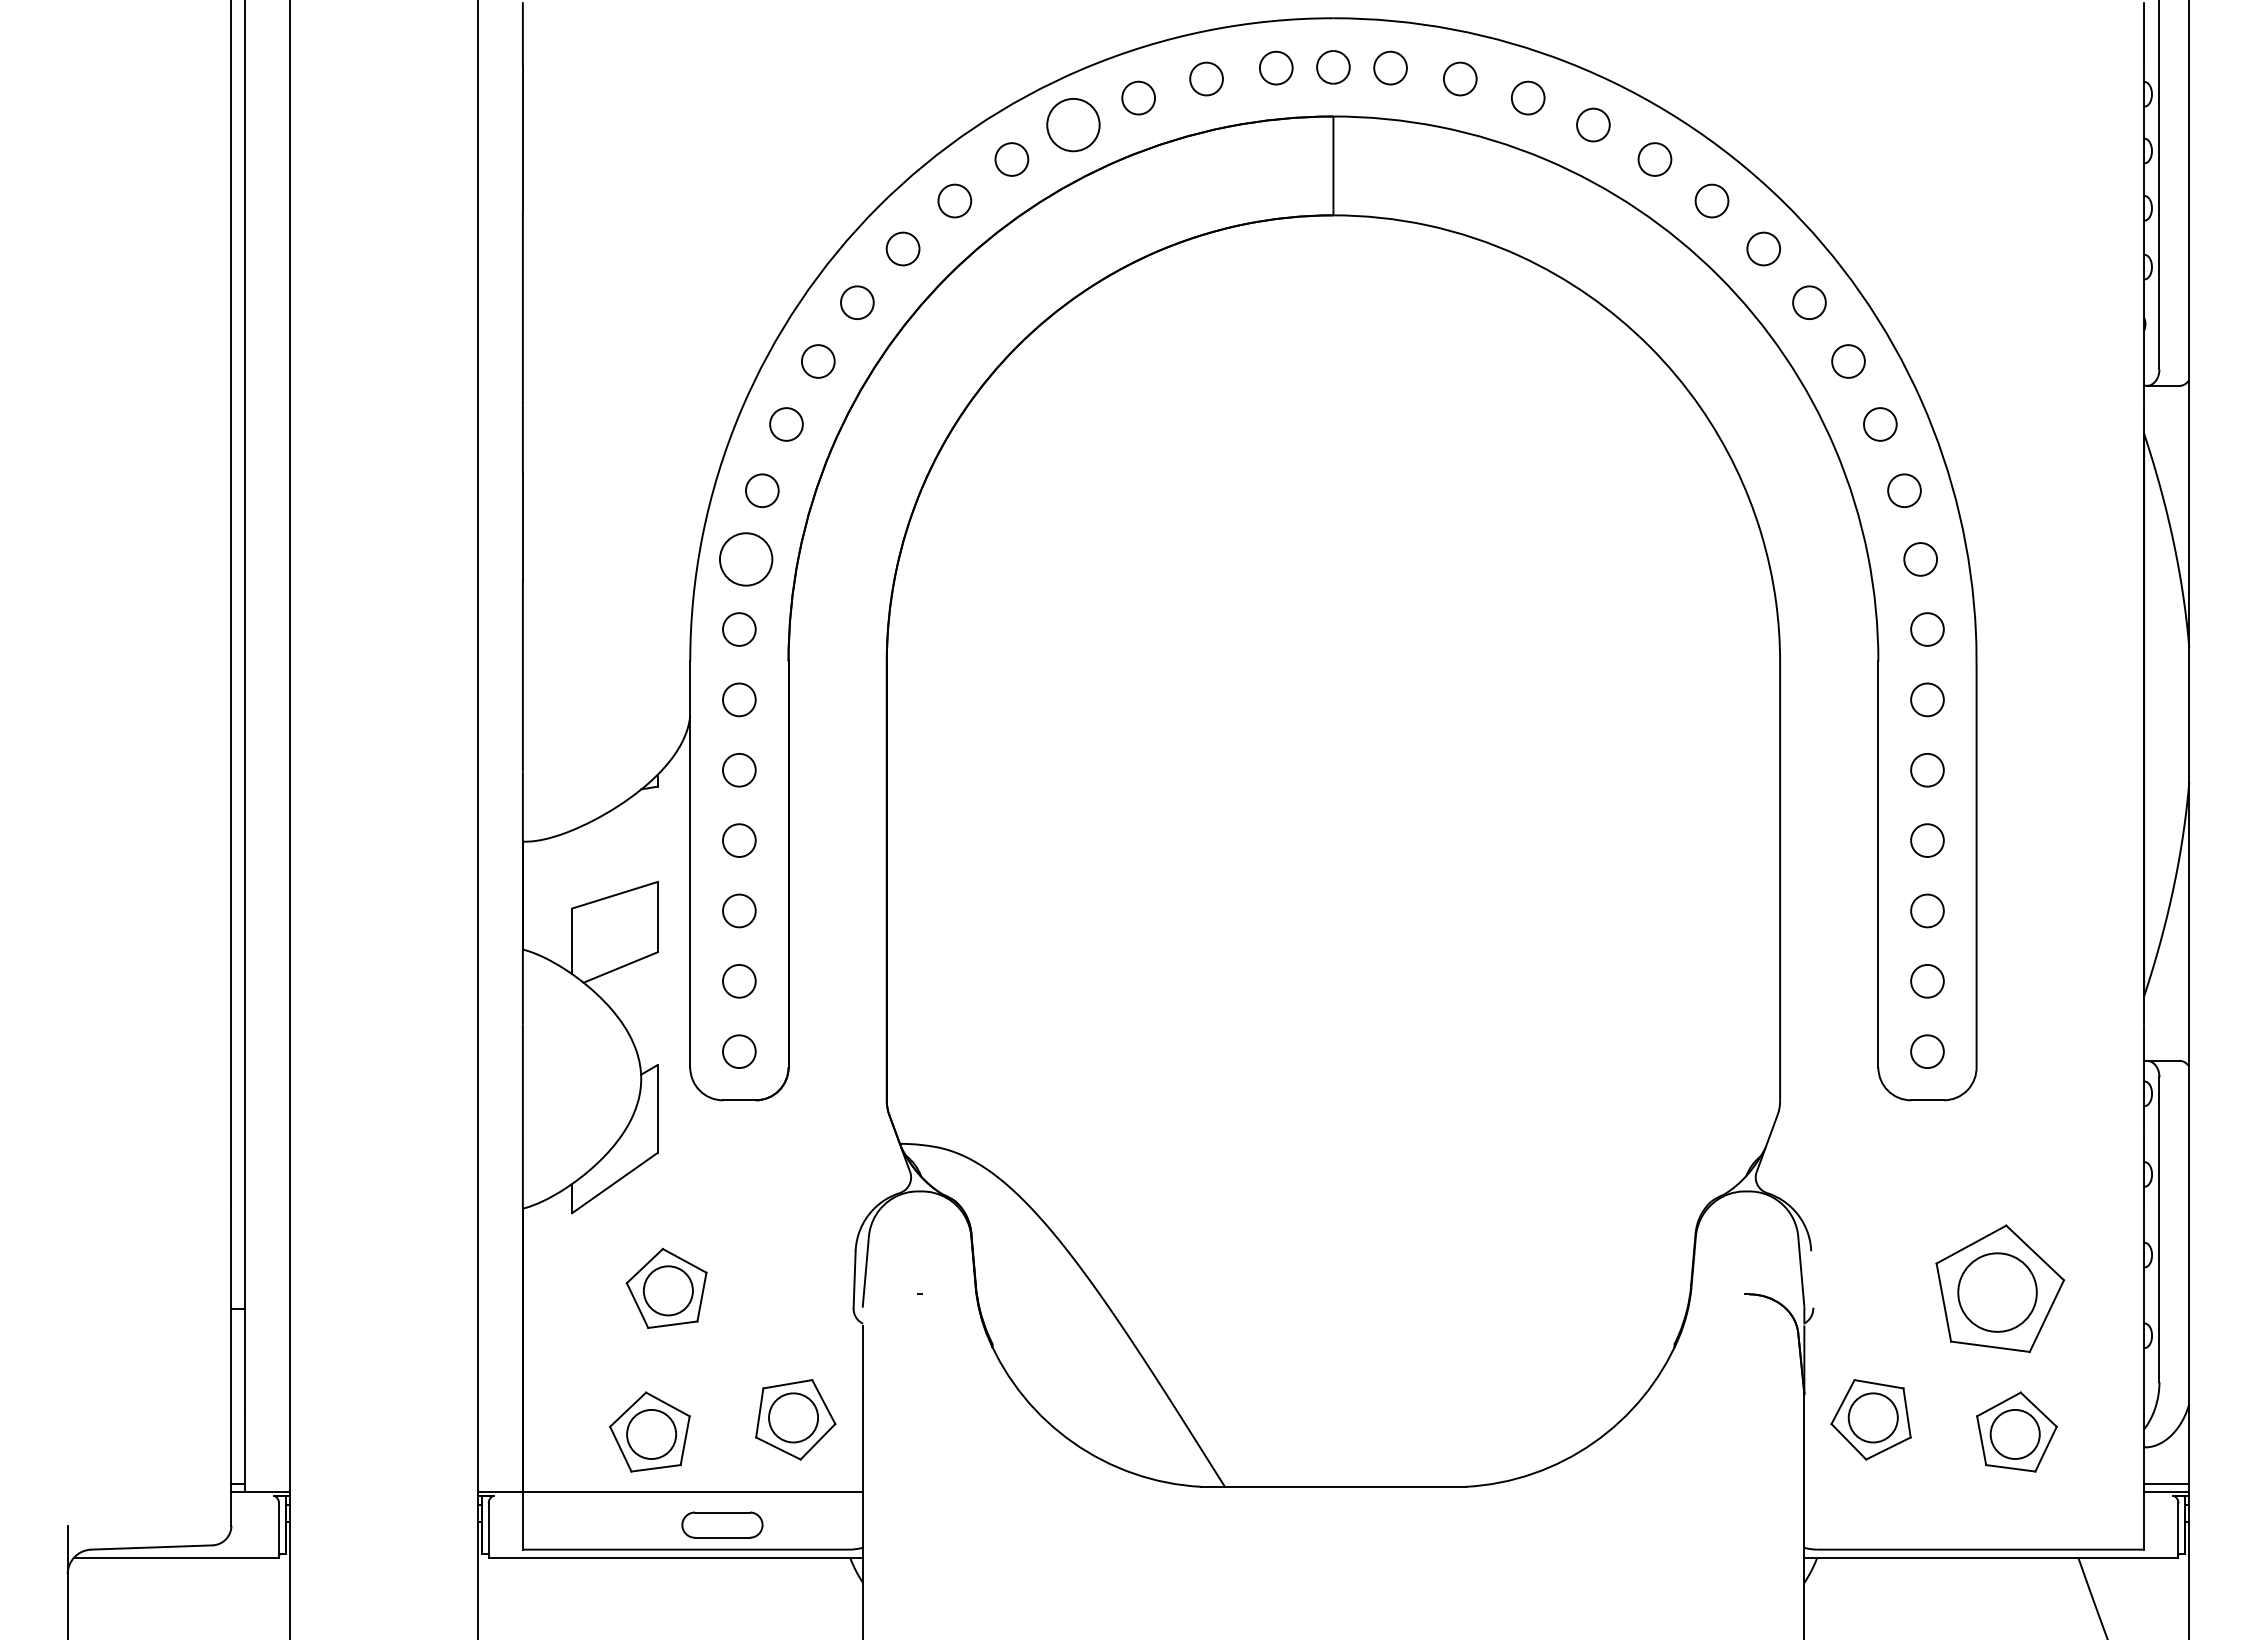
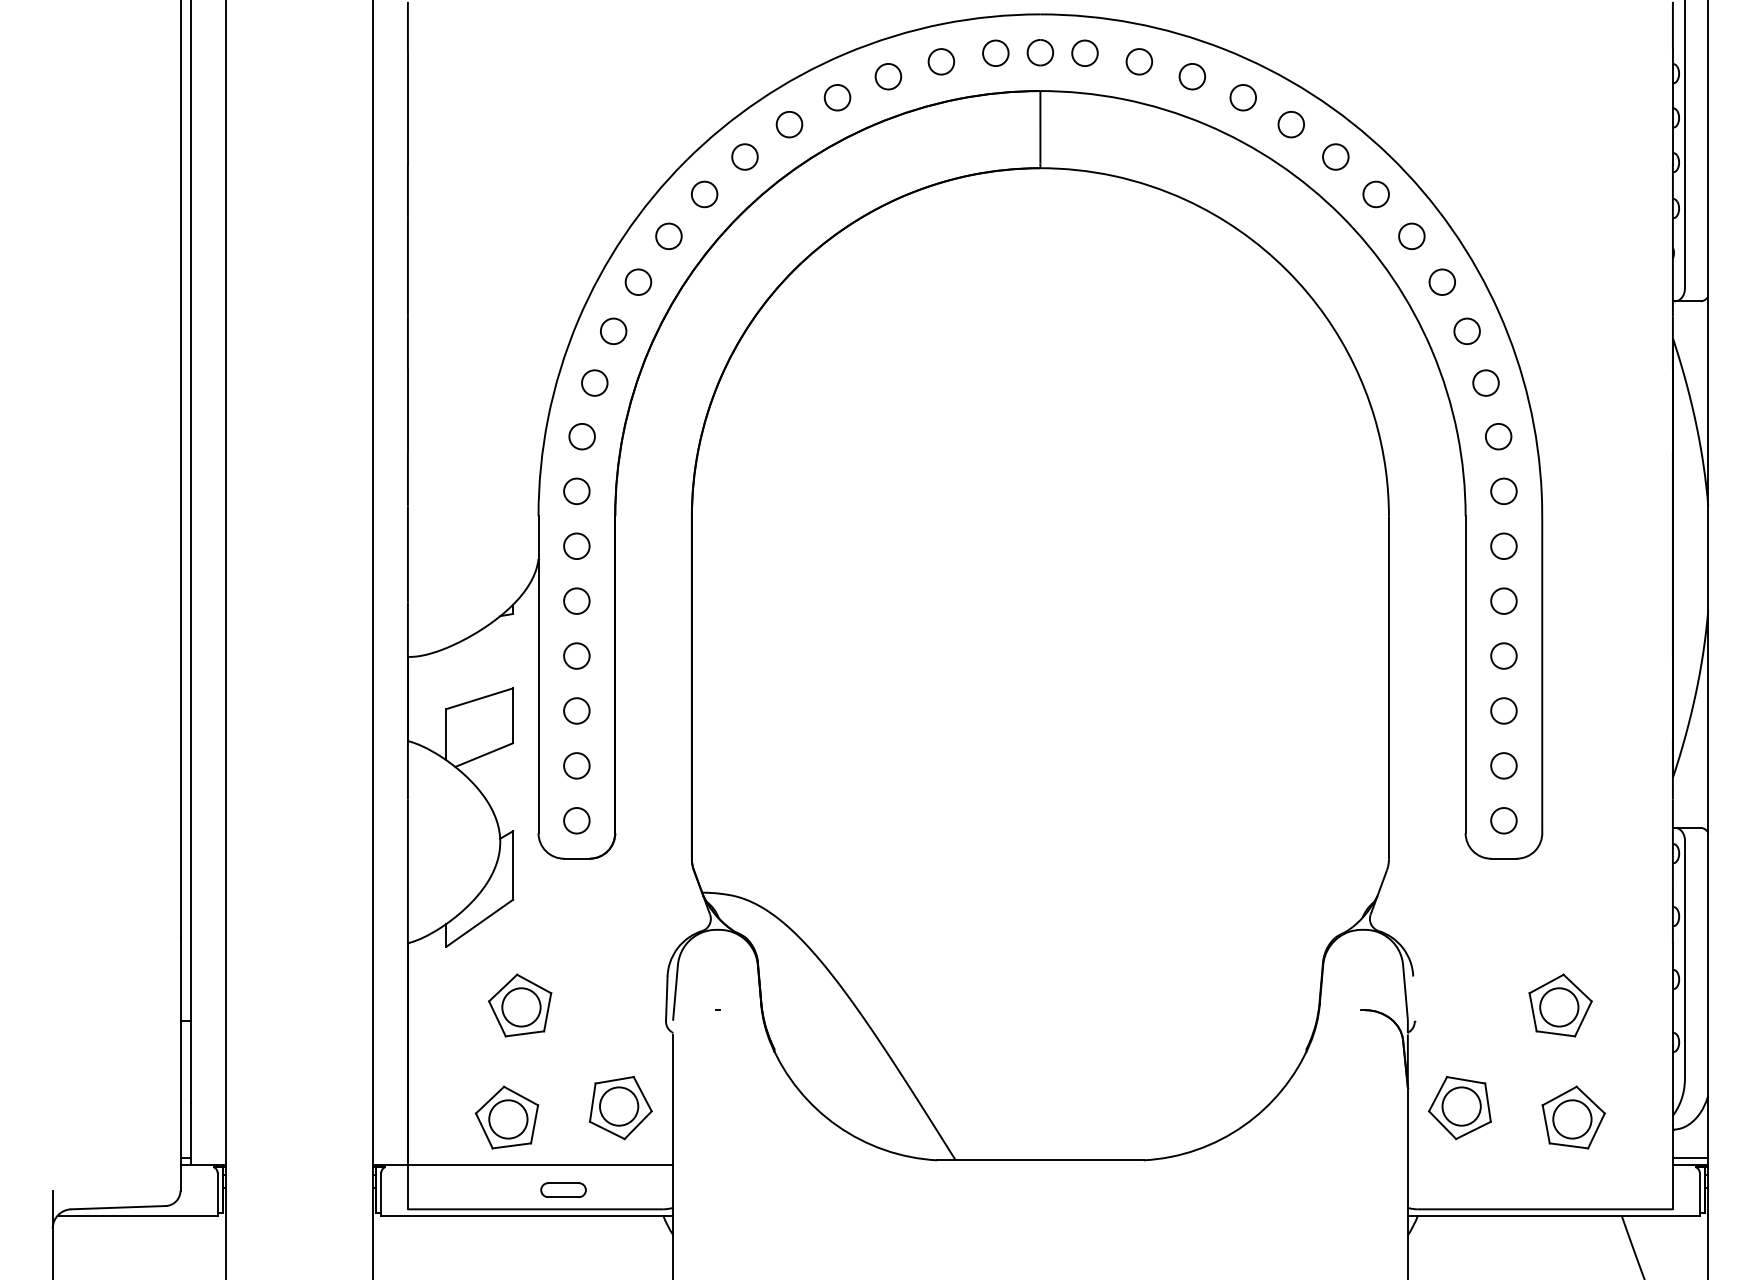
circle: (1073, 124) -> (837, 97), size x0.62
circle: (745, 559) -> (581, 436), size x0.62
part: (1999, 1287) -> (1560, 1004), size x0.62
part: (721, 1524) -> (562, 1189), size x0.71

